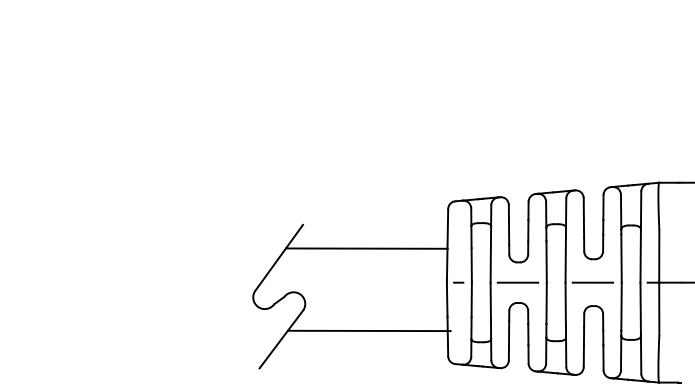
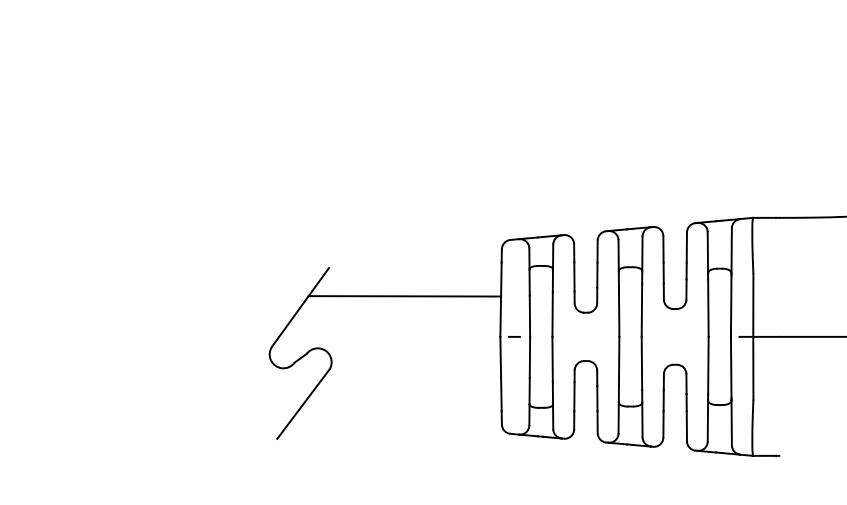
line: (517, 282) -> (584, 336), removed
line: (593, 282) -> (674, 336), removed
line: (368, 331) -> (407, 394), removed

